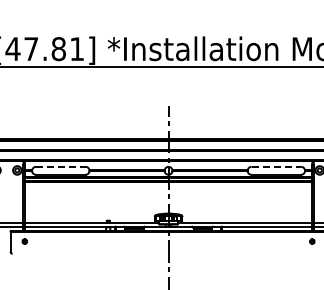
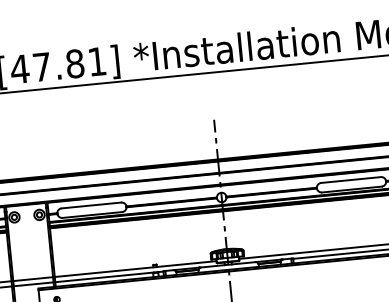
line: (60, 166) -> (91, 205), dashed -> solid
line: (276, 166) -> (351, 179), dashed -> solid

